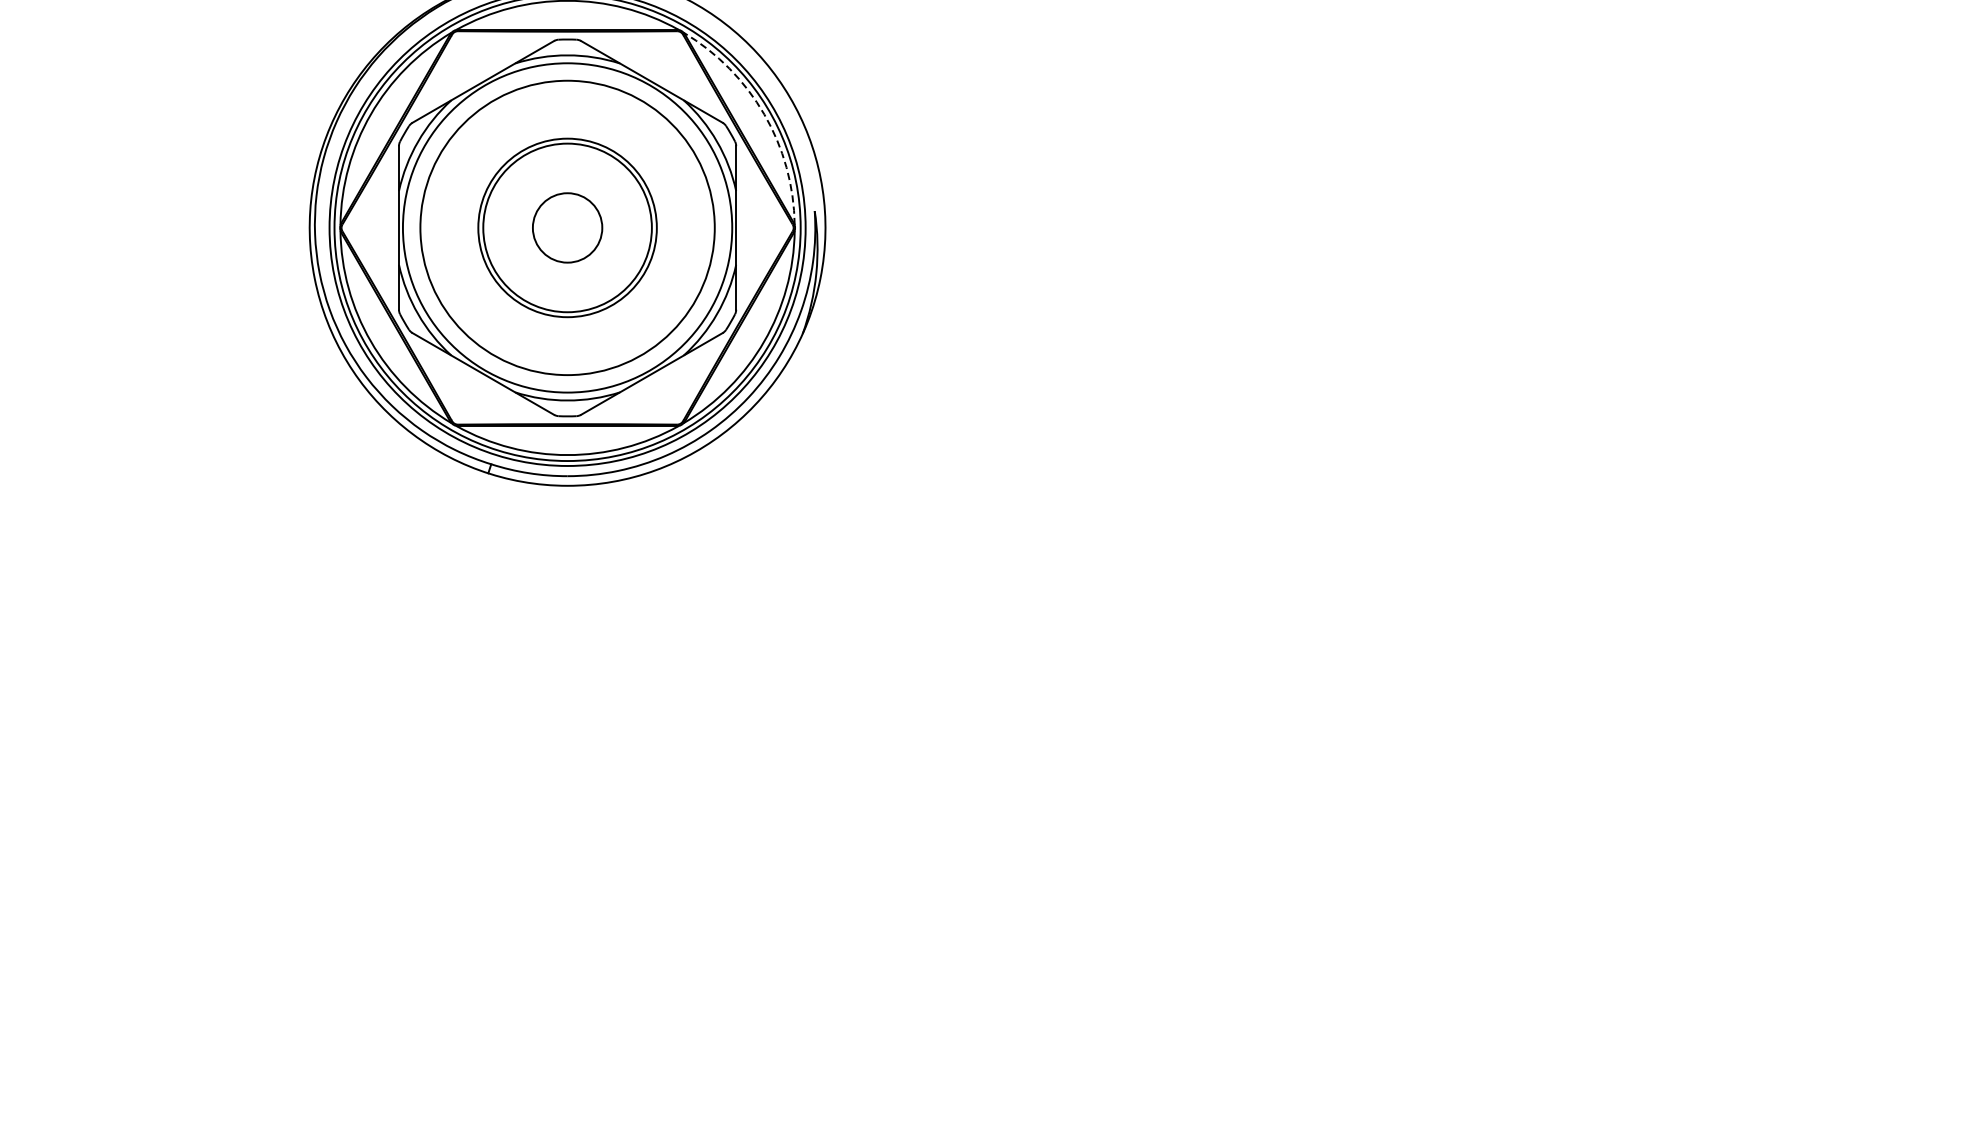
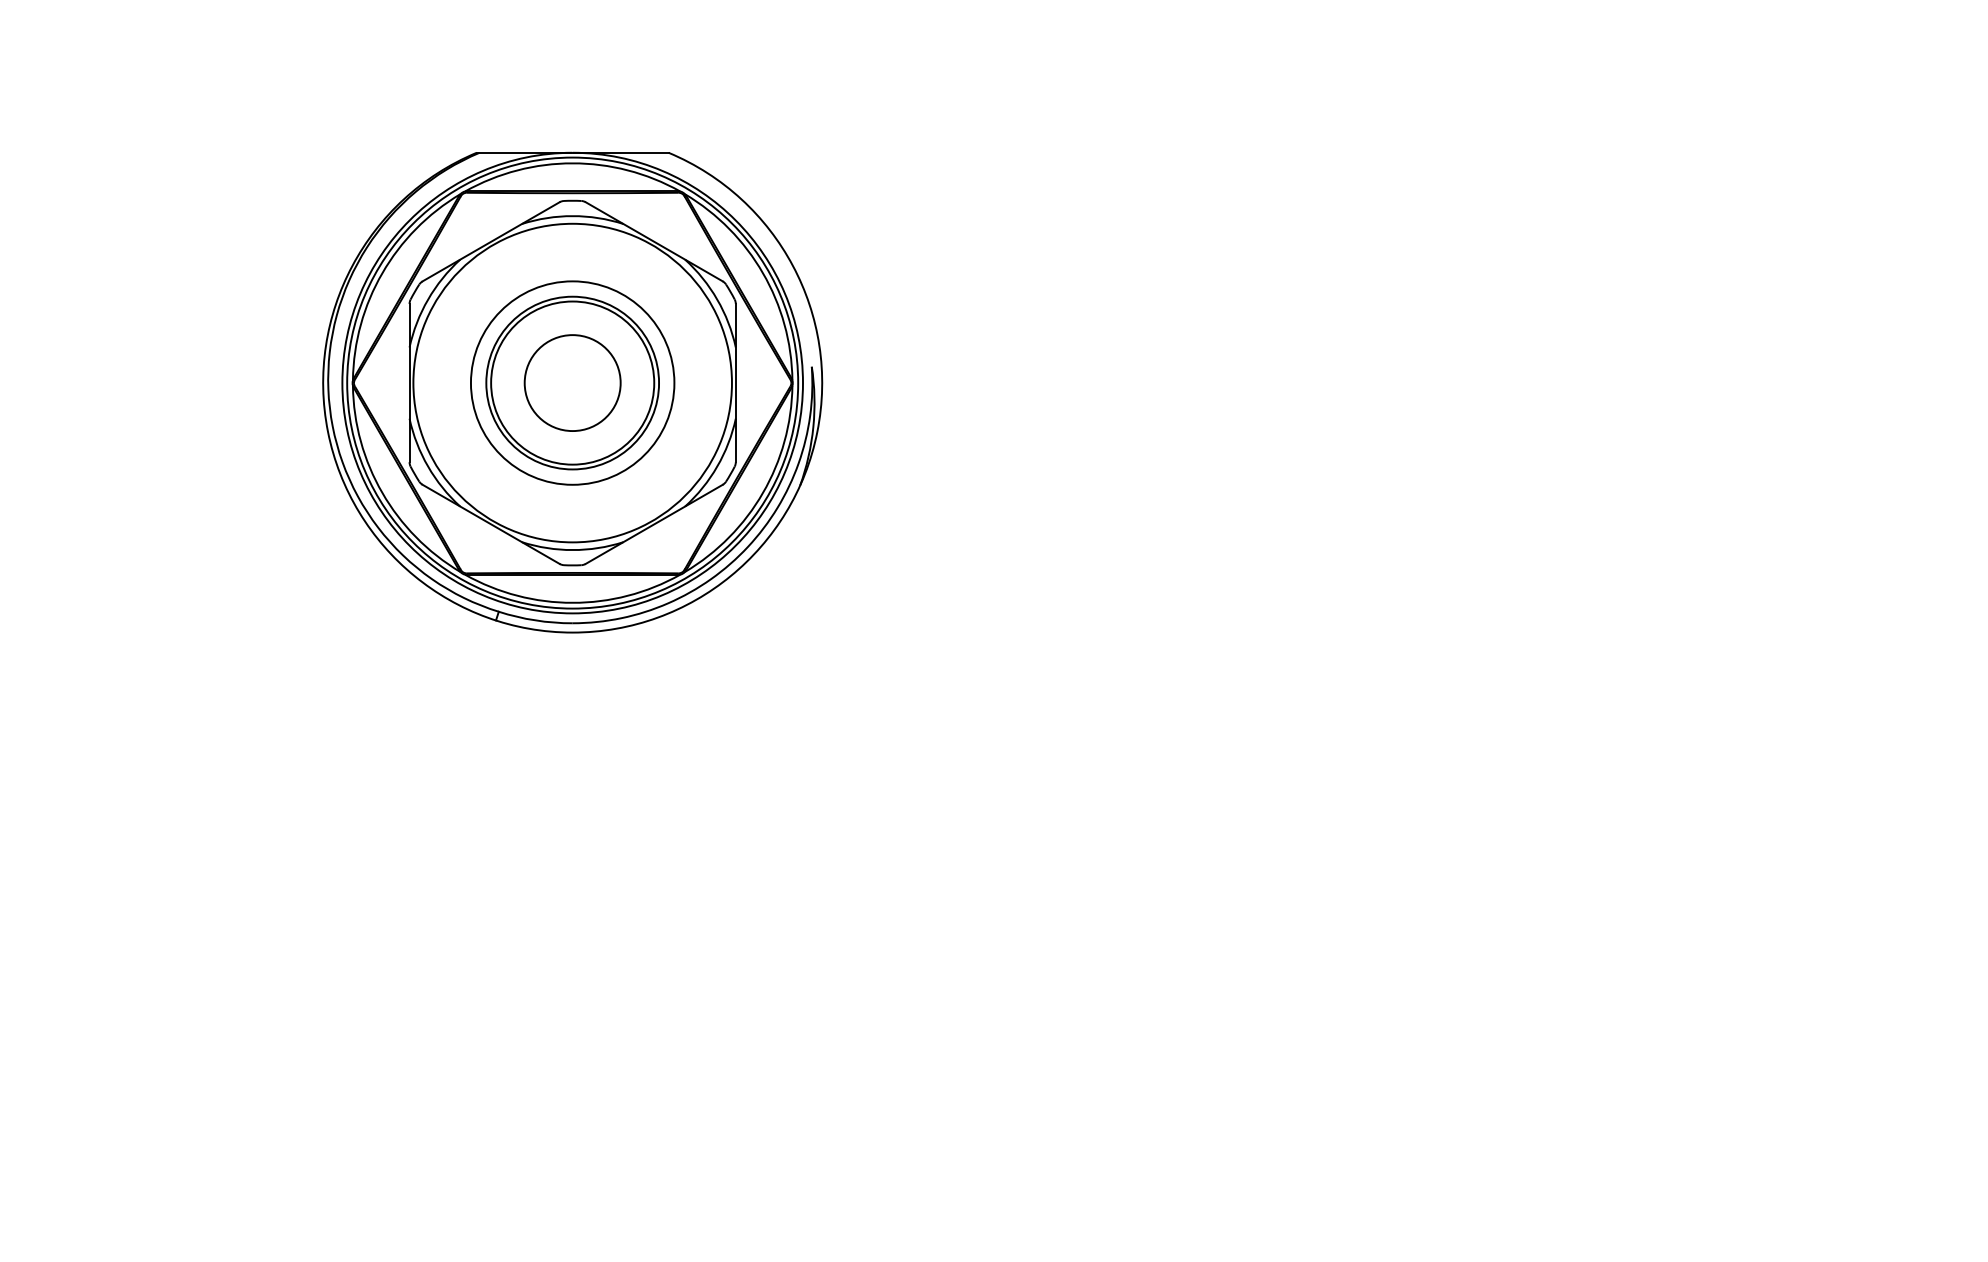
arc: (764, 114) -> (763, 273), dashed -> solid
circle: (567, 227) -> (572, 382), size x0.71
circle: (567, 228) -> (572, 383), size x1.43

